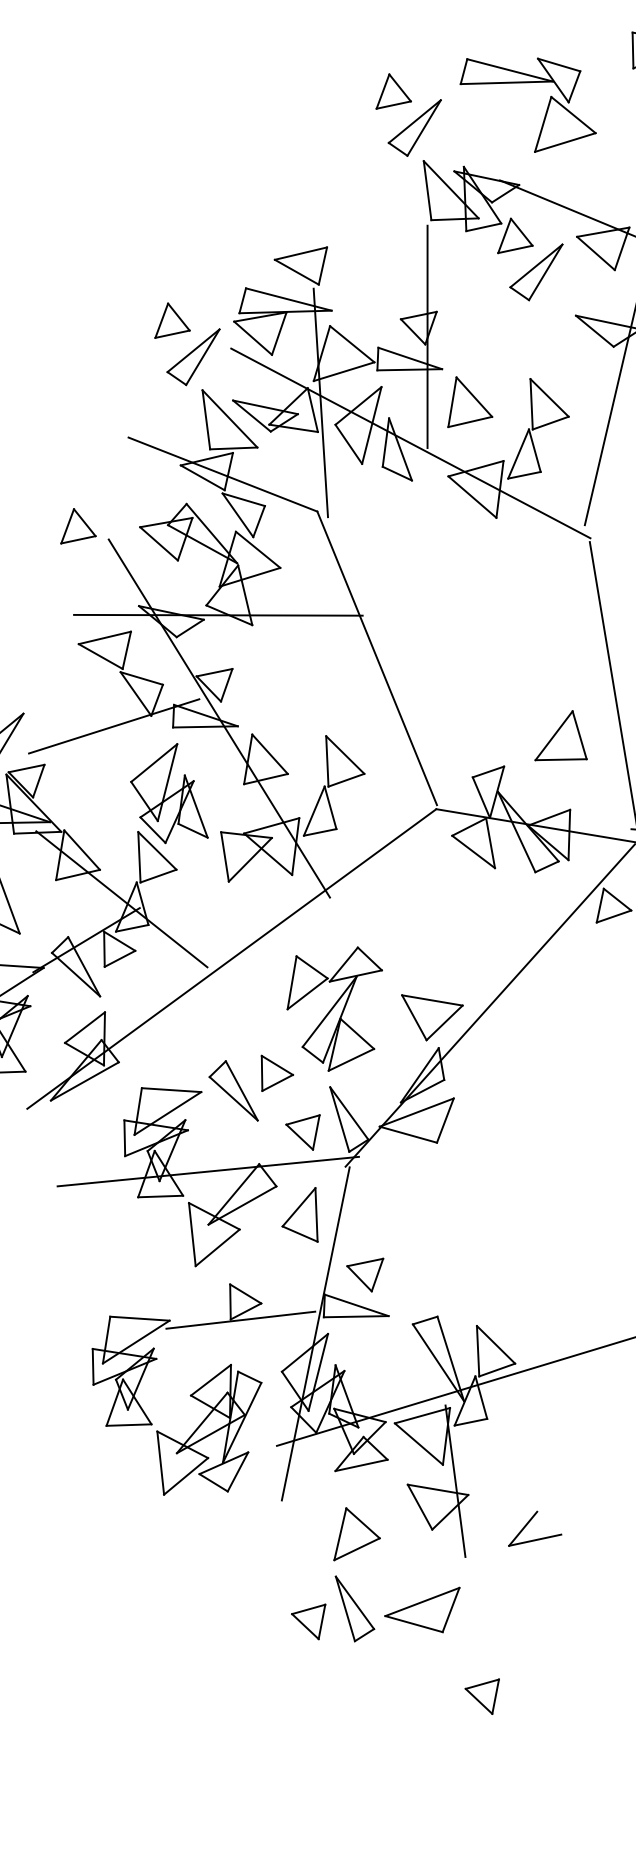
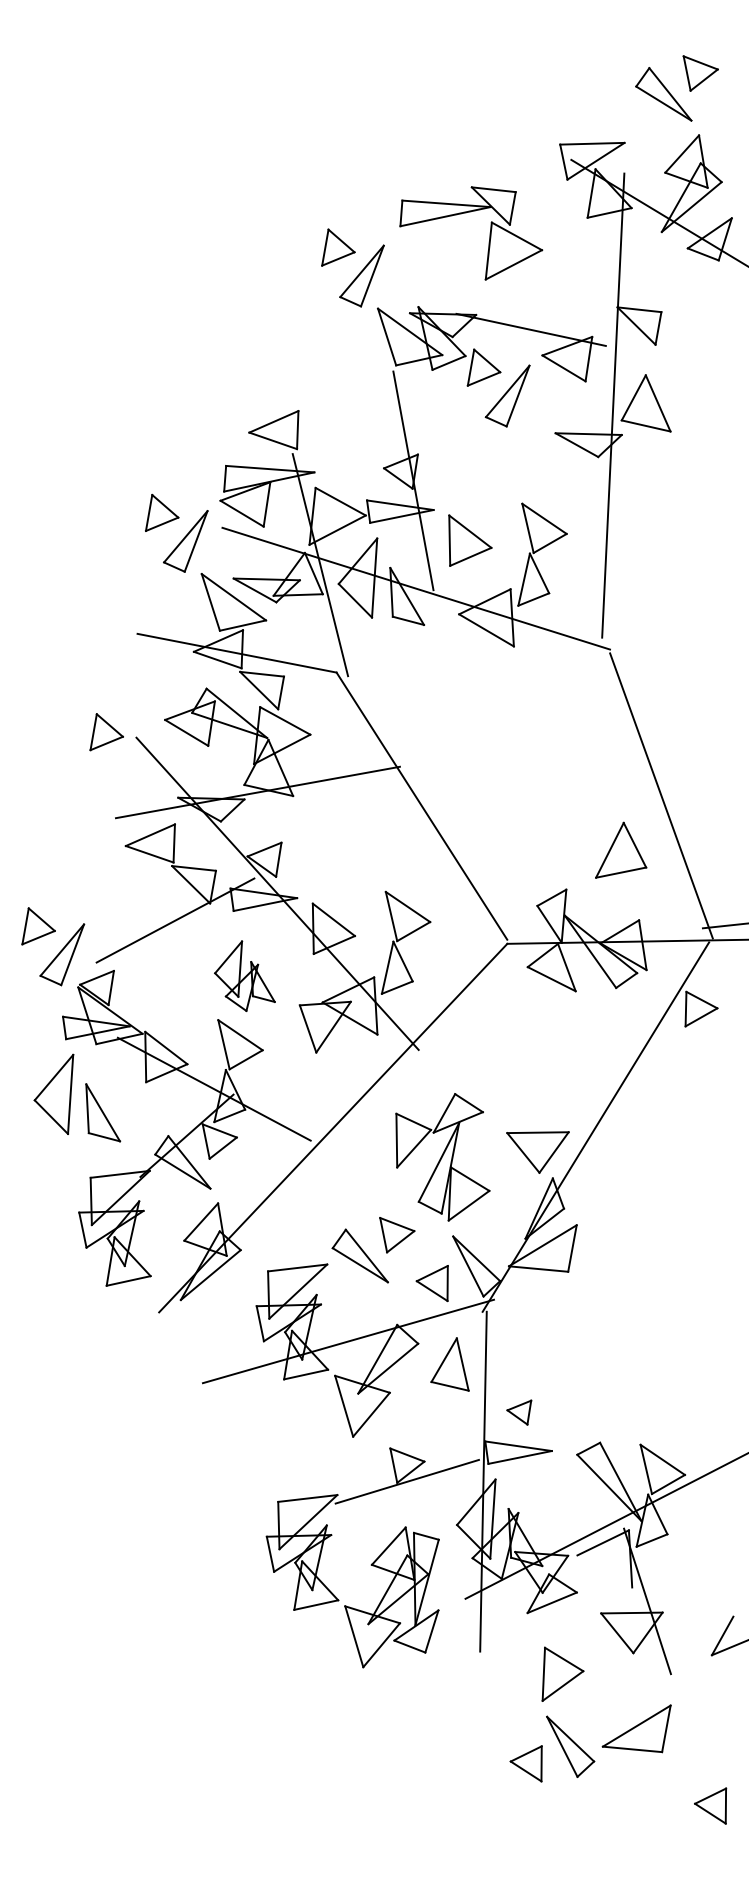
part: (172, 792) -> (244, 975), size x0.7
part: (363, 1272) -> (519, 1412), size x0.7
line: (418, 1444) -> (604, 1571), removed

